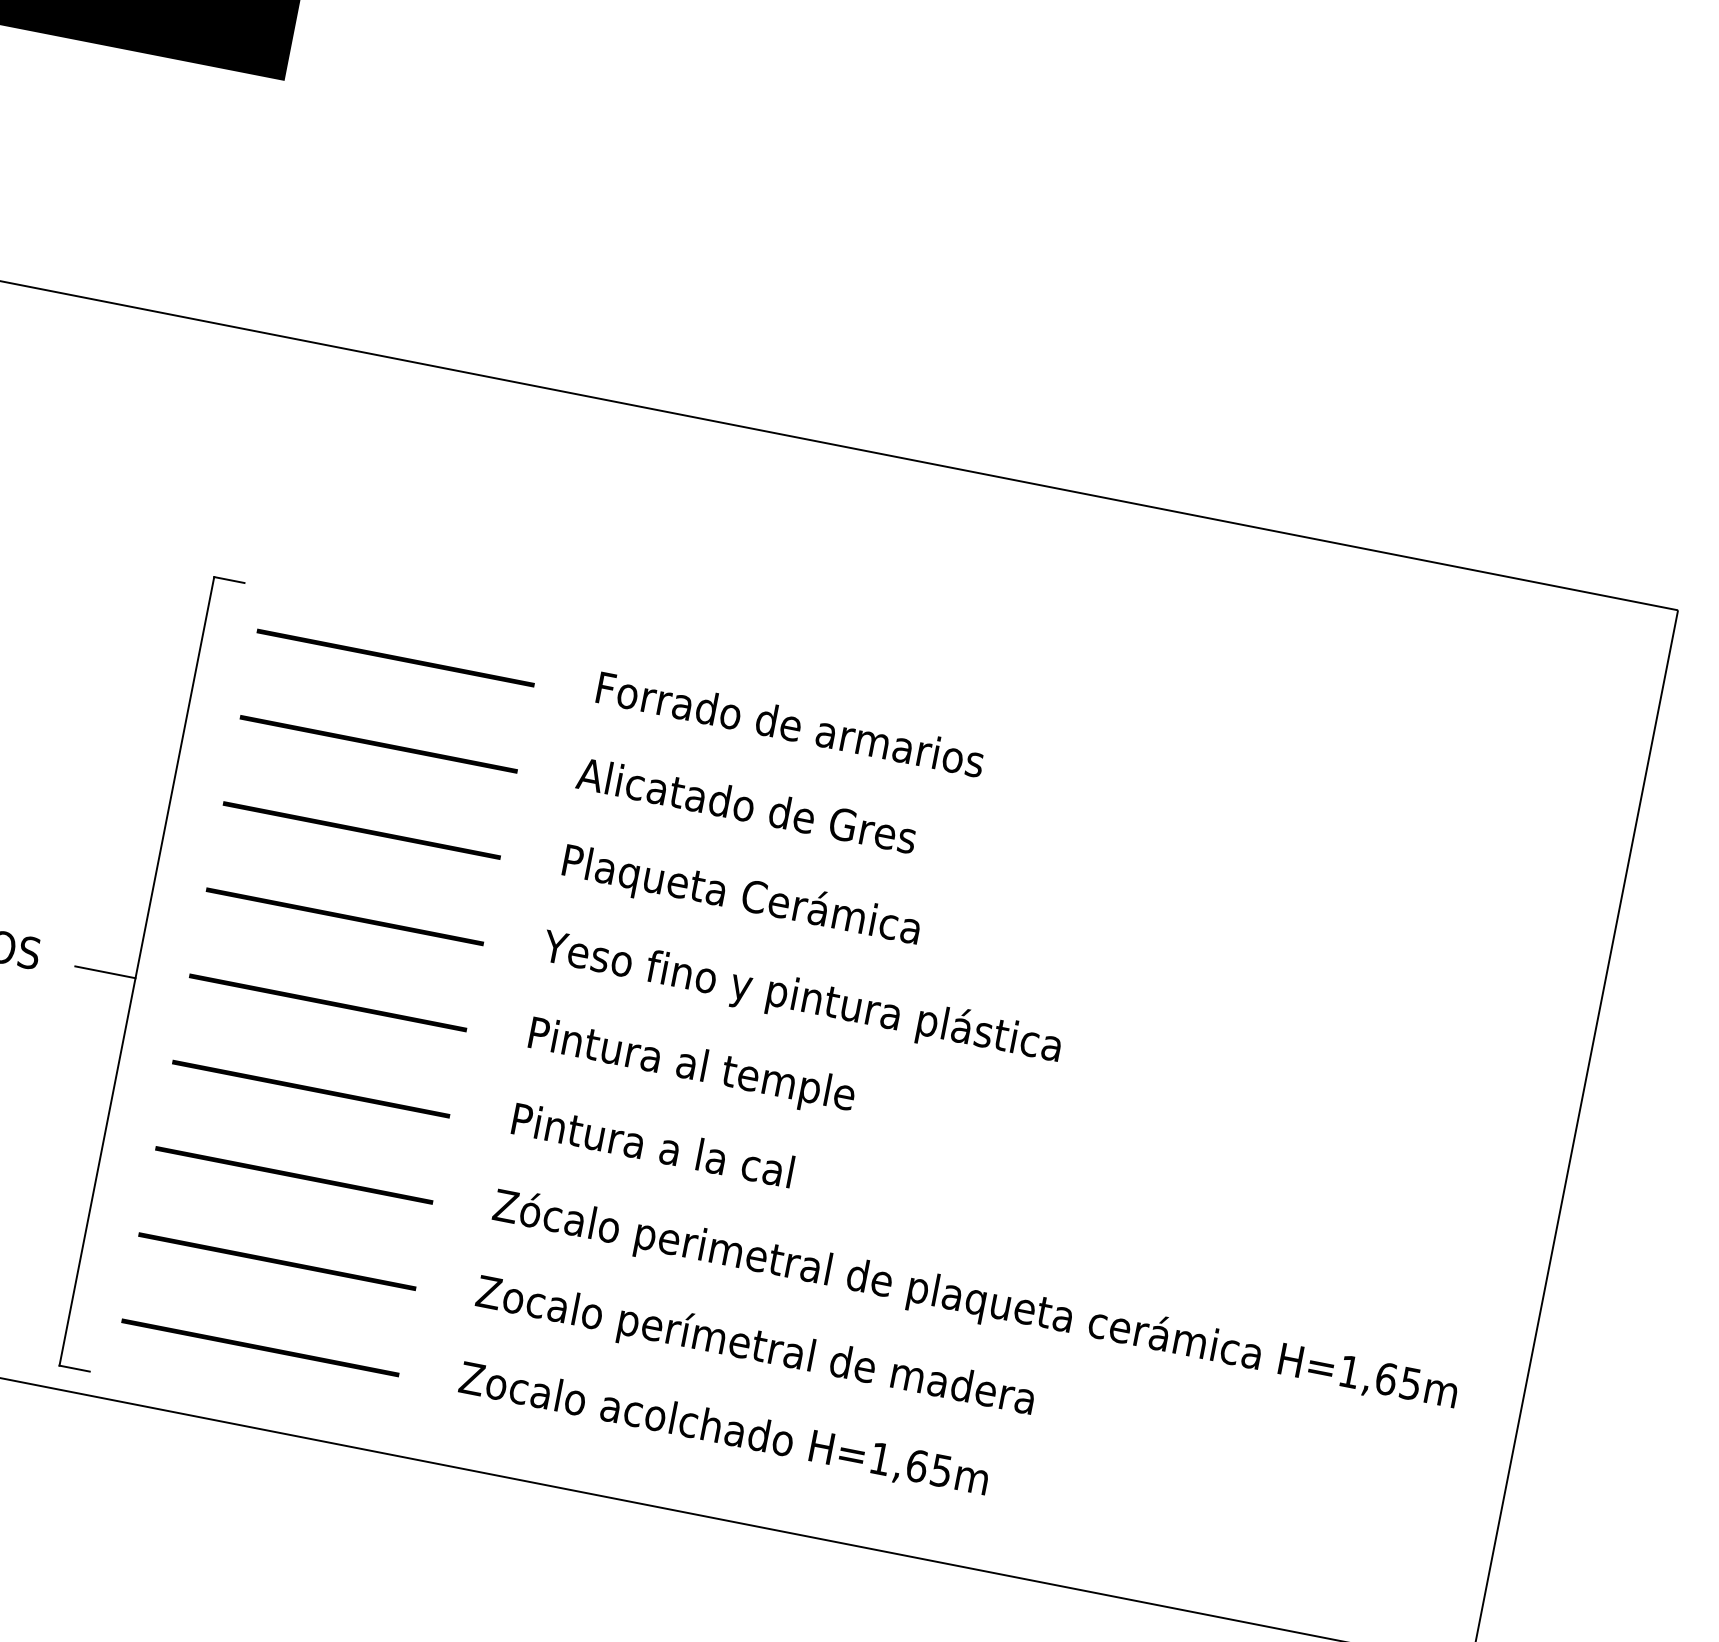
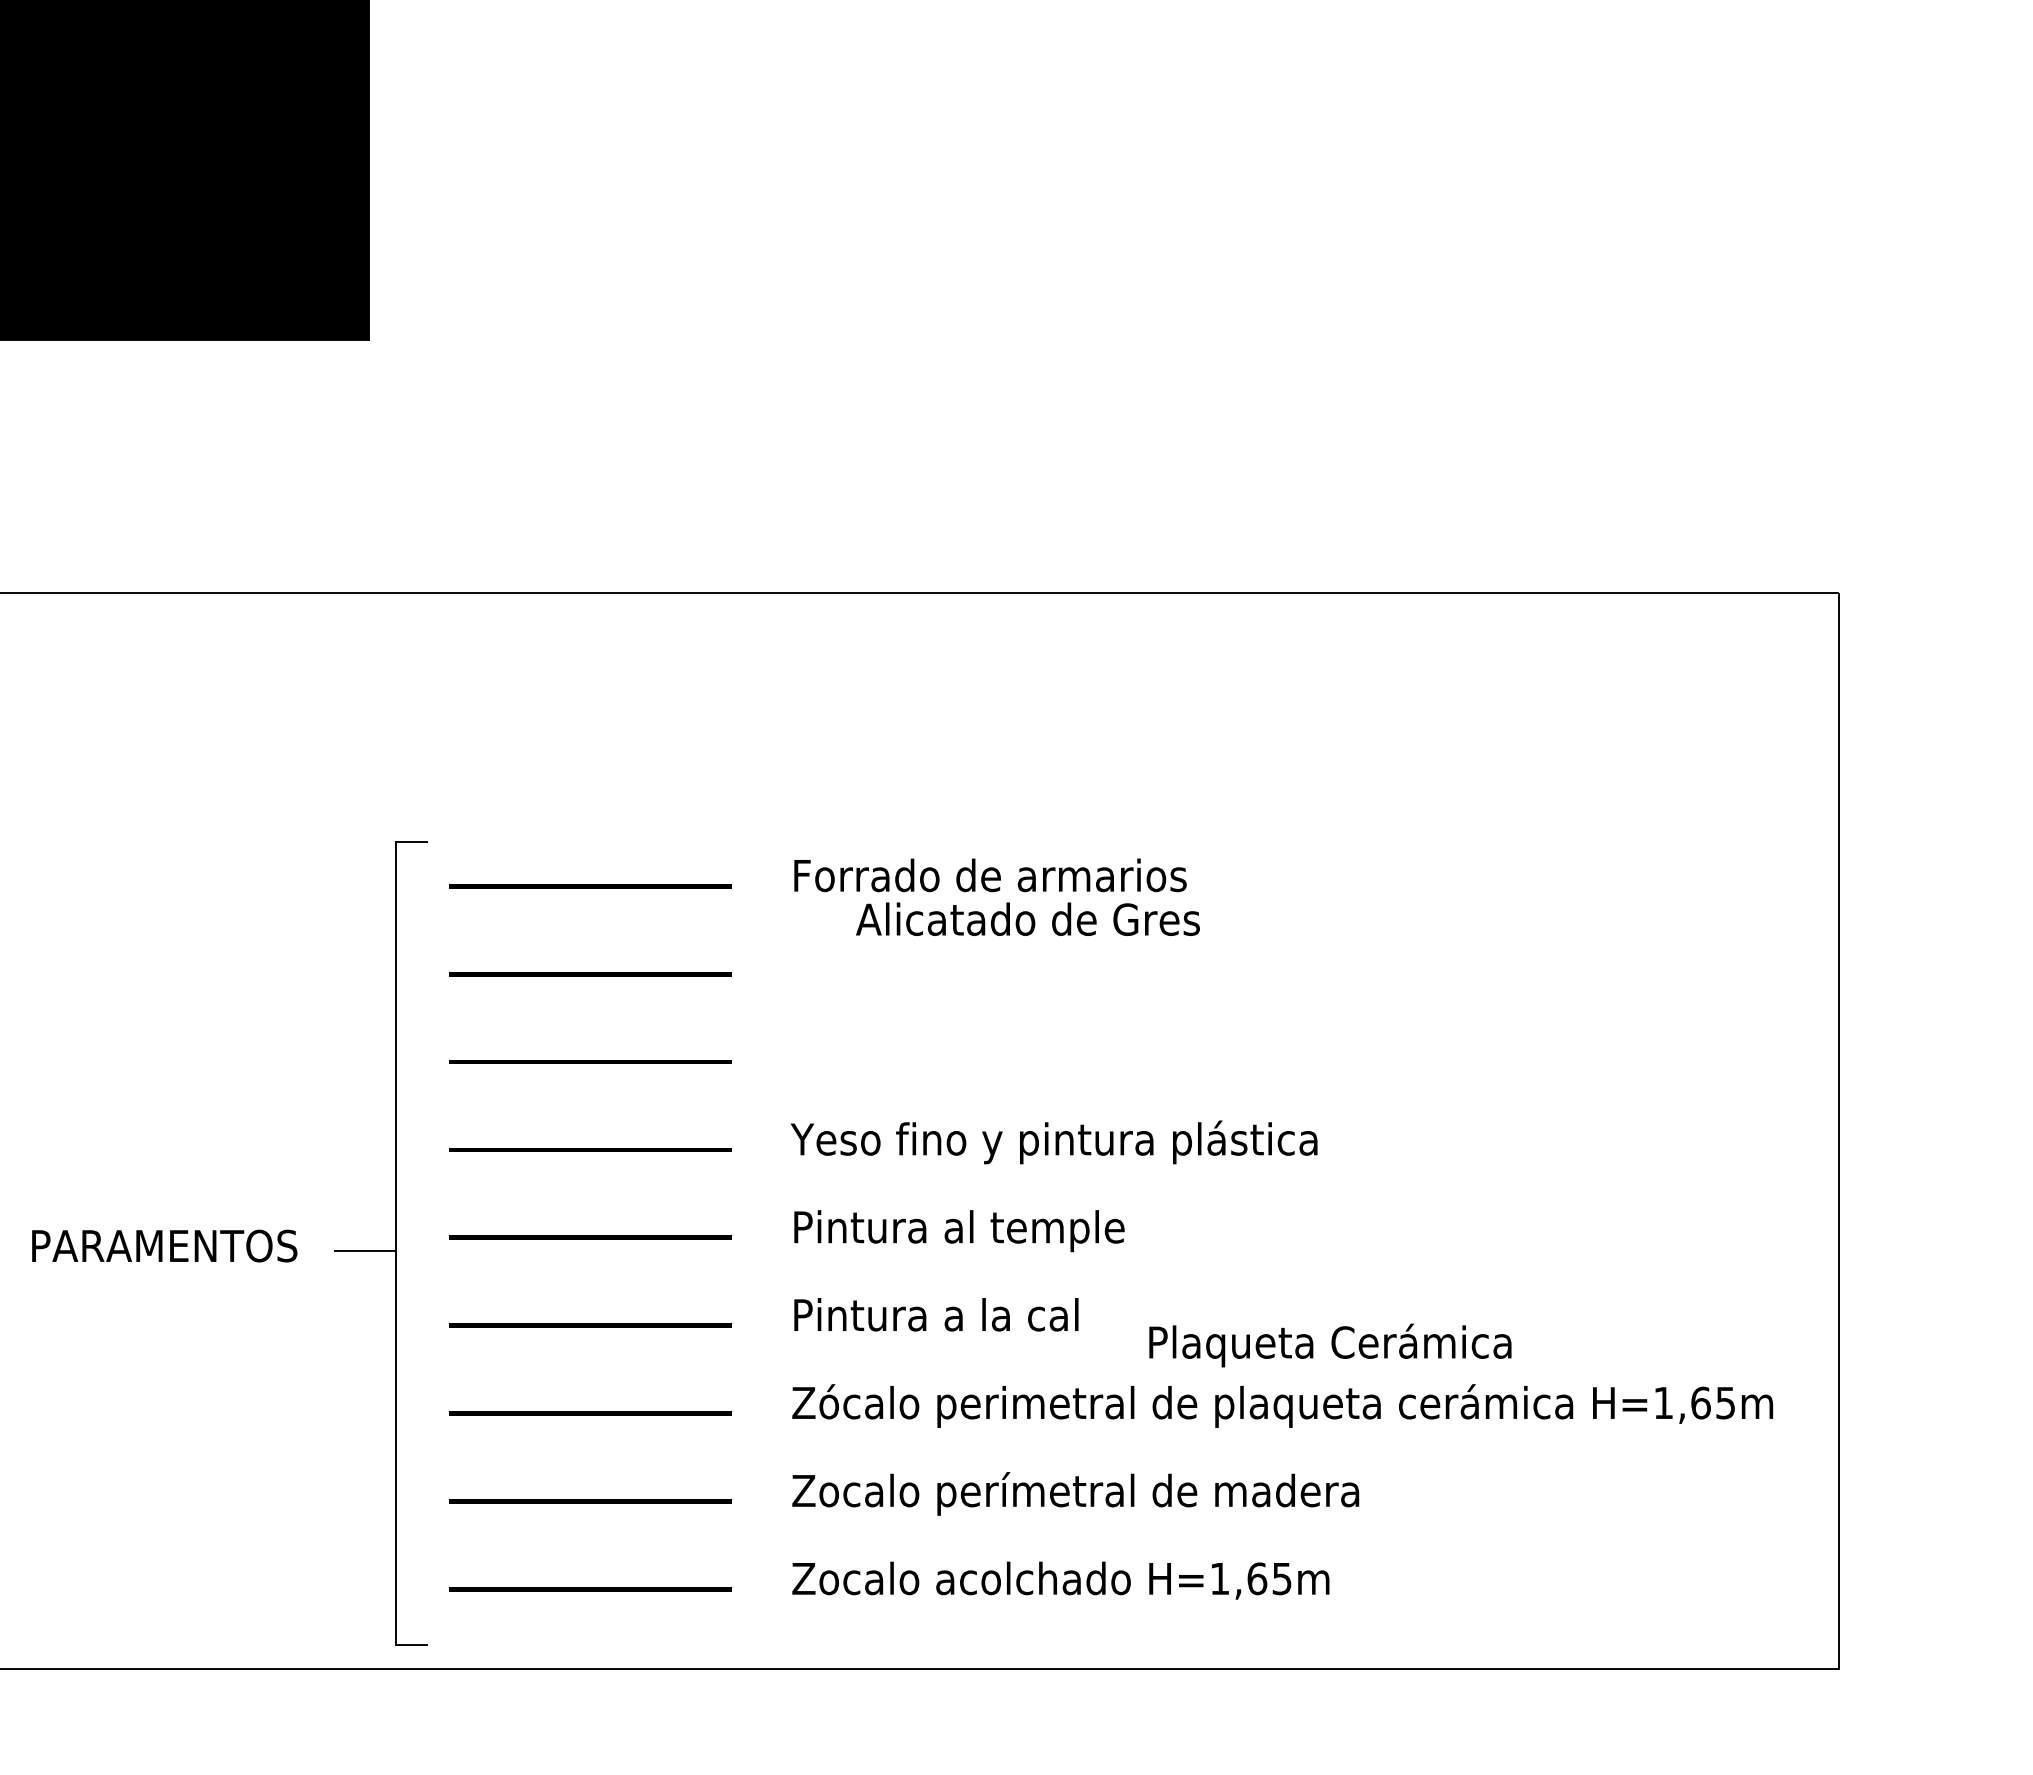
text: (746, 804) -> (1027, 918), moved
text: (741, 897) -> (1330, 1345), moved

